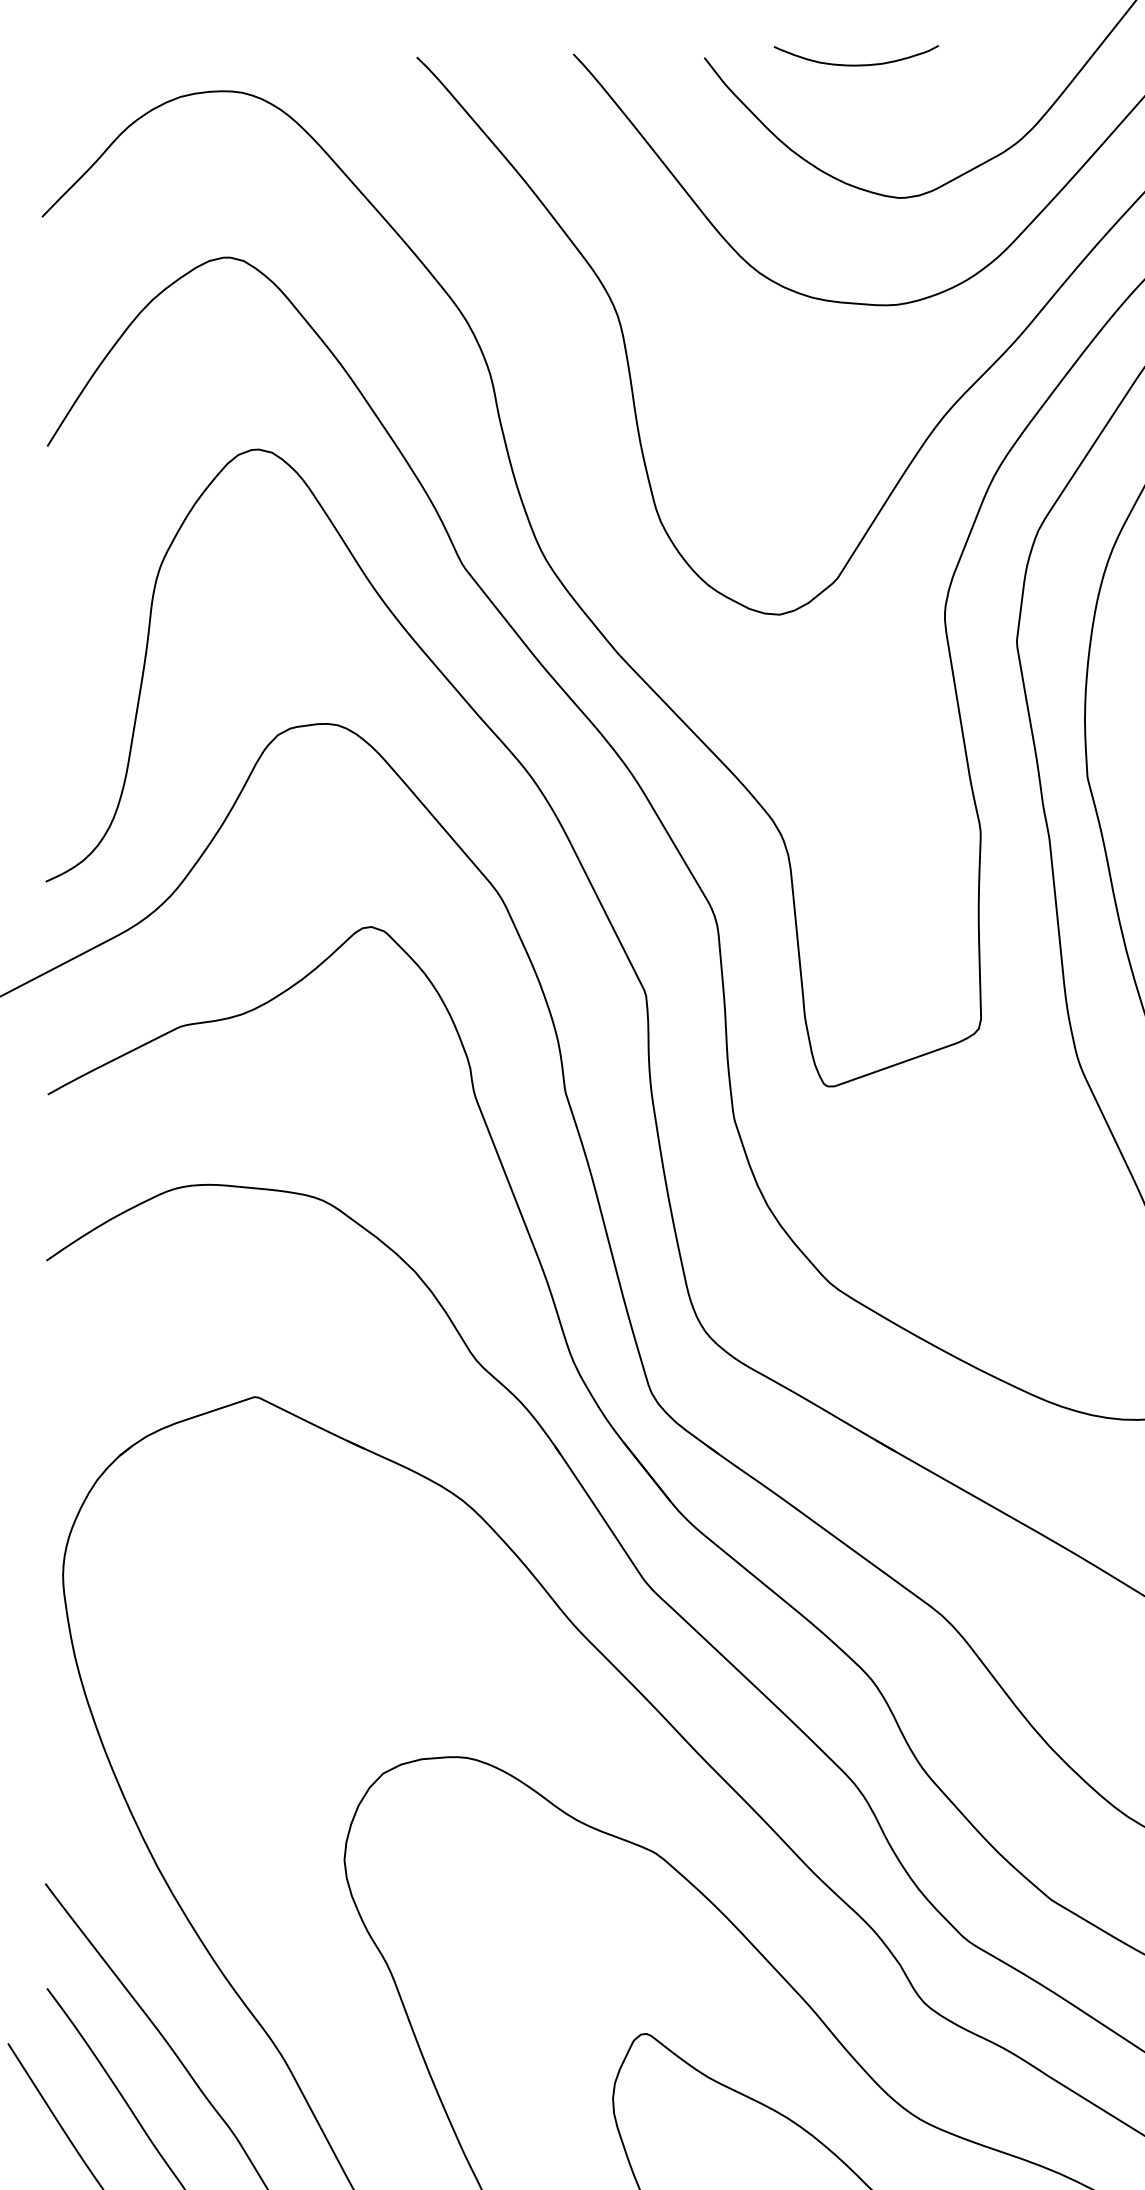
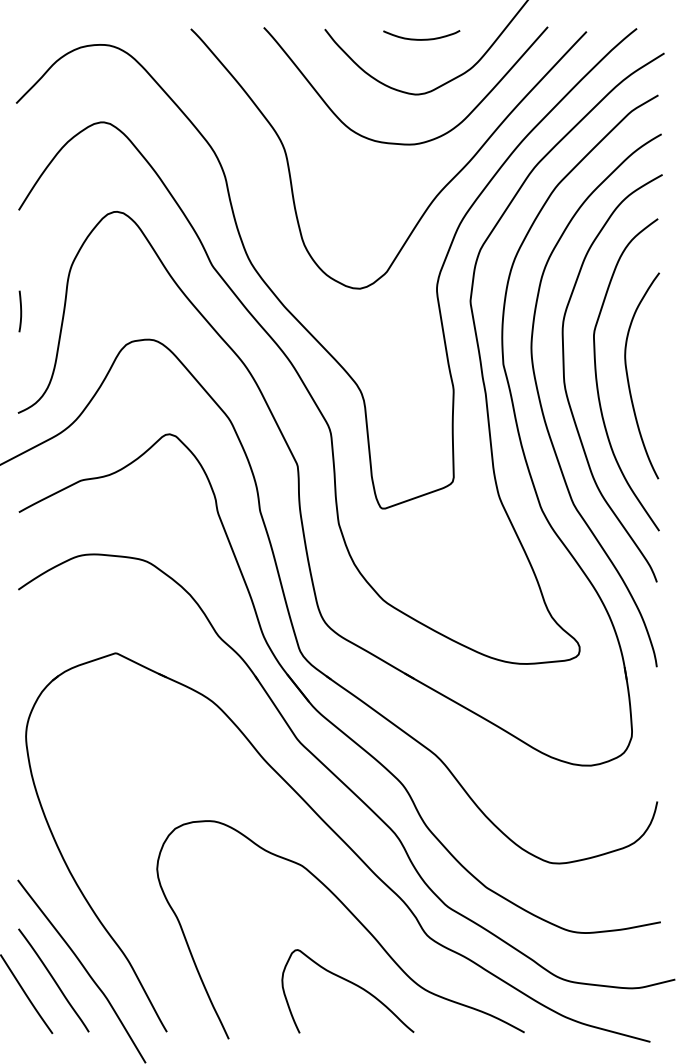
curve: (860, 62) -> (423, 38), moved
curve: (51, 663) -> (20, 311), added

